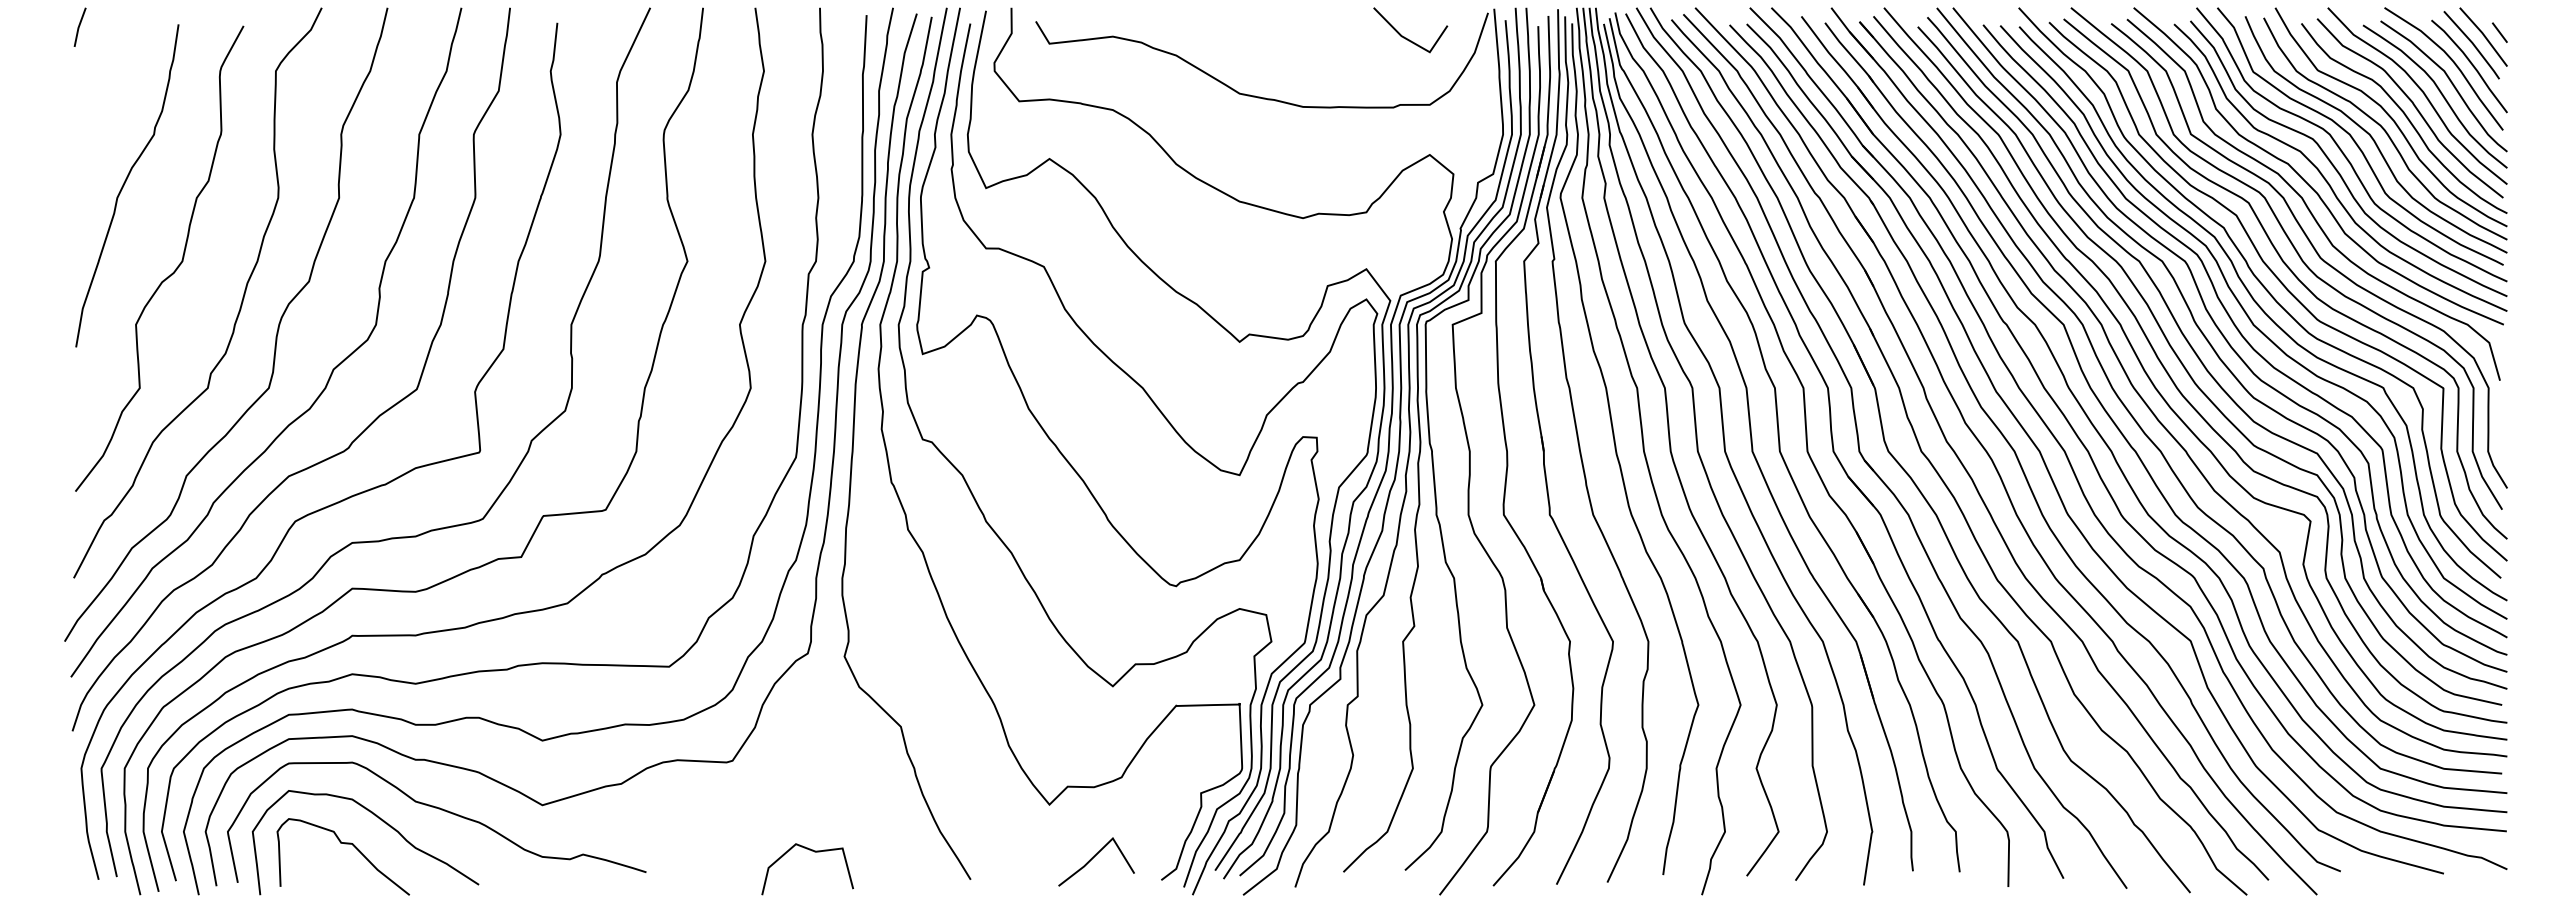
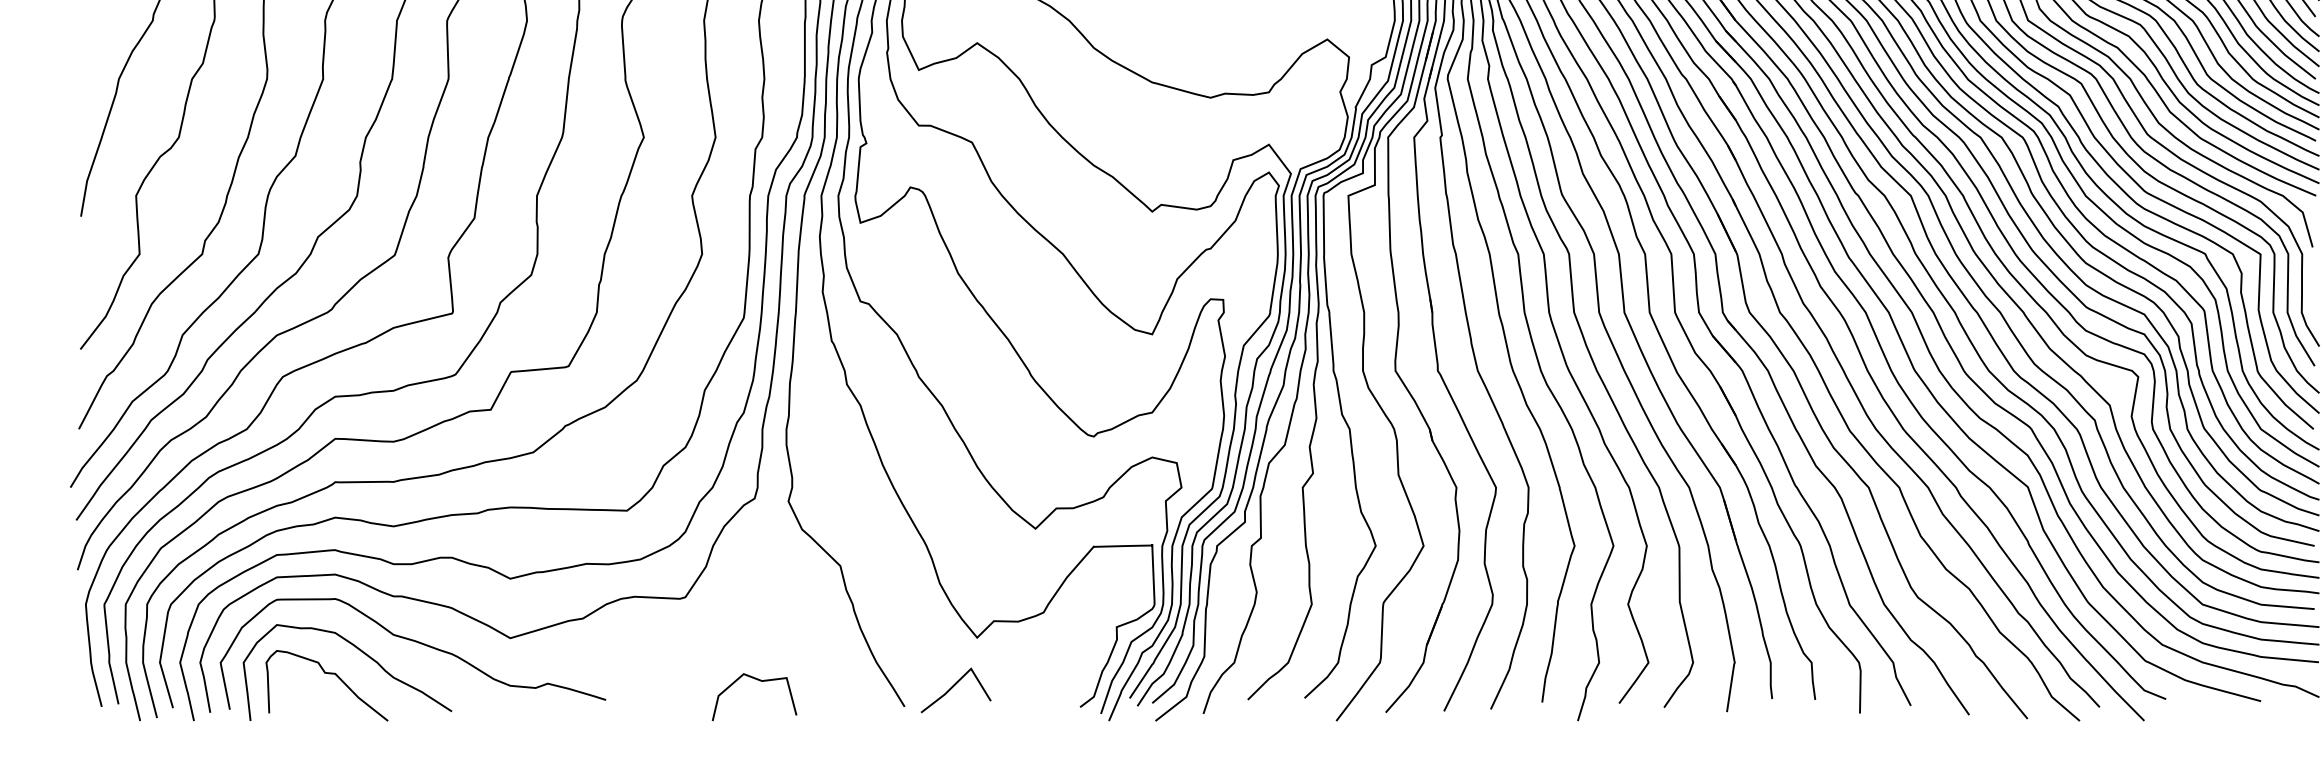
line: (1093, 858) -> (953, 687), moved

